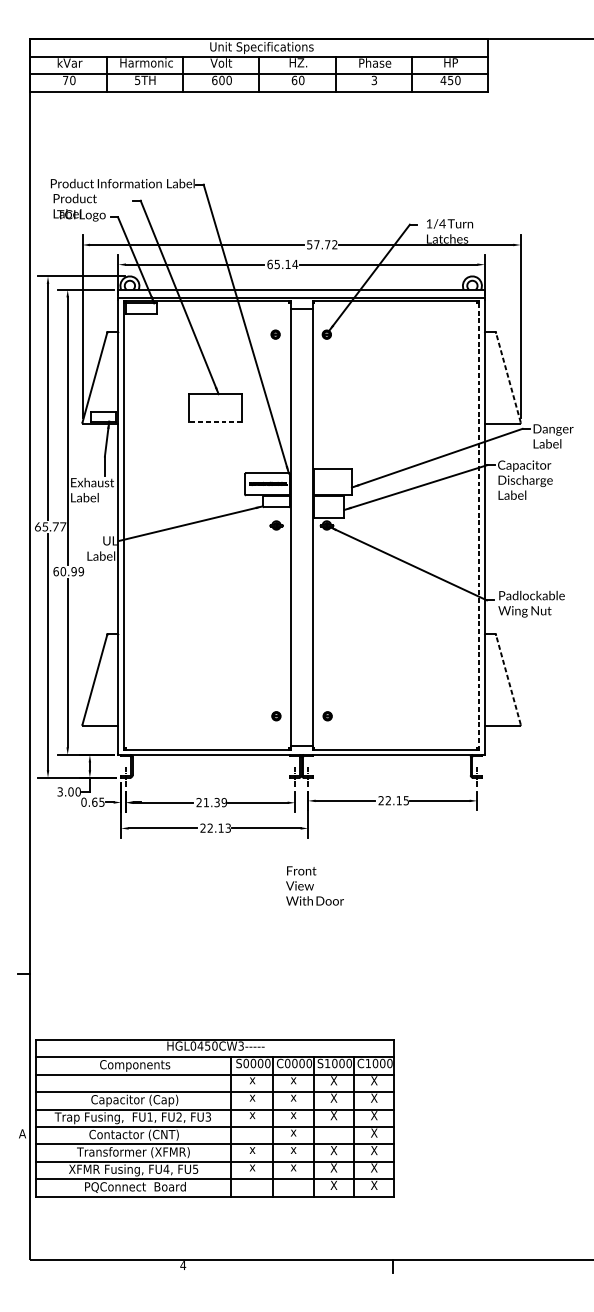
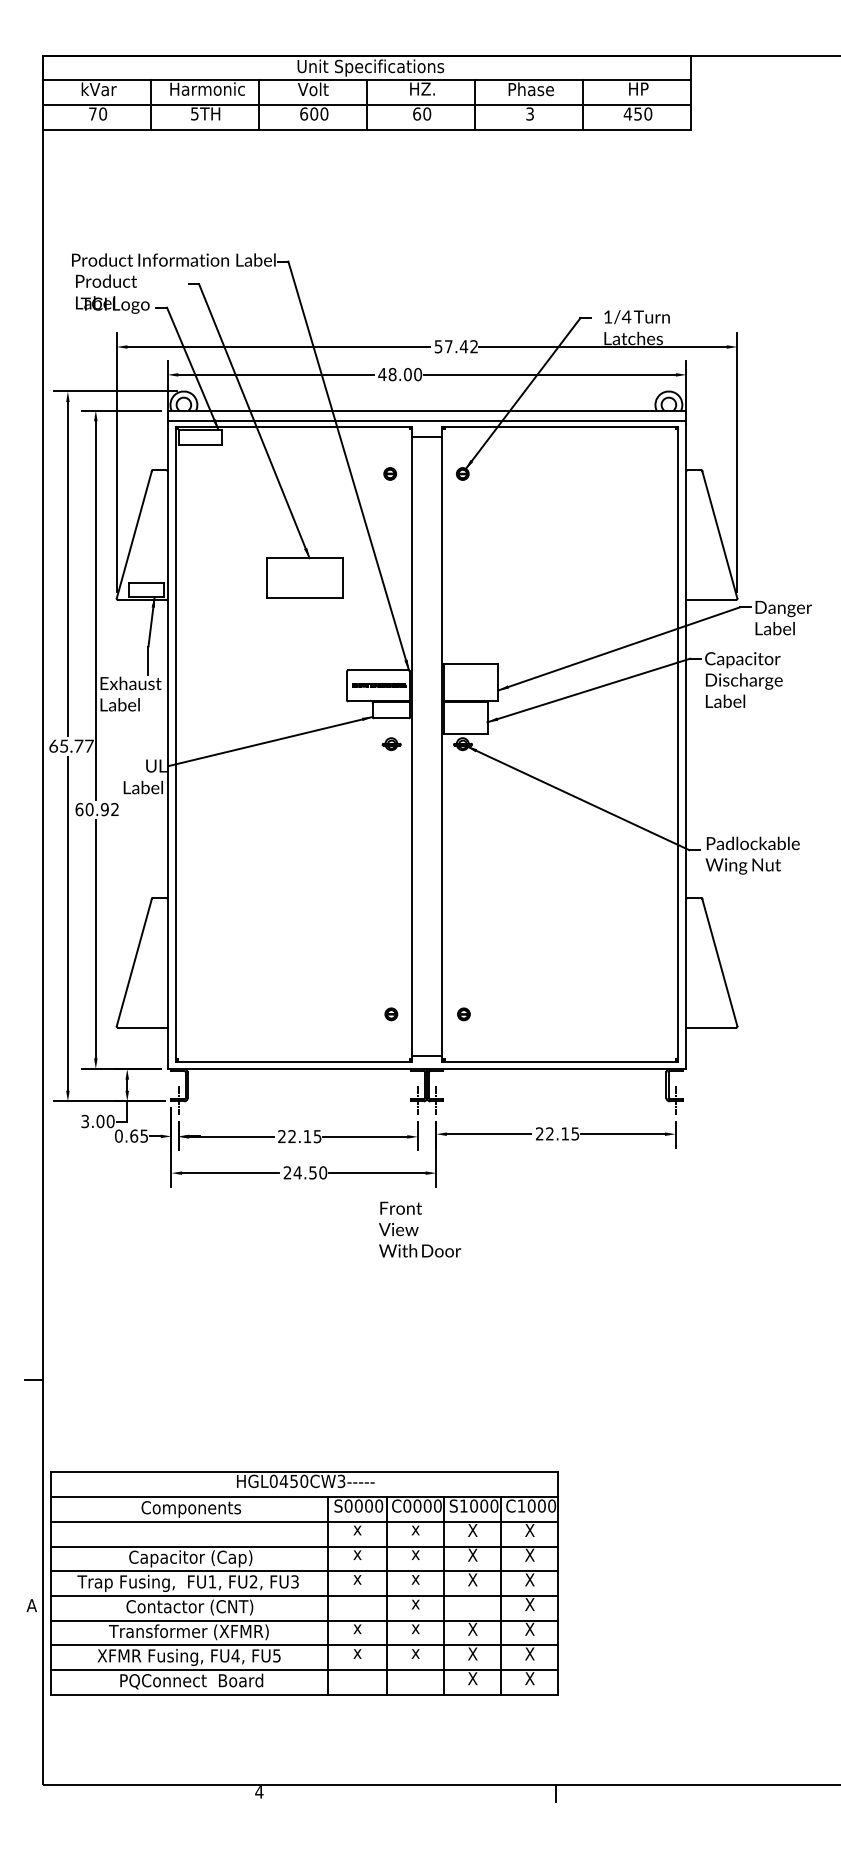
text: (327, 244) -> (463, 346), 57.72 -> 57.42
text: (282, 264) -> (400, 374), 65.14 -> 48.00
line: (508, 377) -> (719, 534), dashed -> solid
line: (215, 421) -> (304, 597), dashed -> solid
line: (478, 525) -> (677, 744), dashed -> solid
text: (80, 571) -> (114, 809), 60.99 -> 60.92
line: (508, 679) -> (719, 962), dashed -> solid
text: (215, 802) -> (304, 1136), 21.39 -> 22.15
text: (219, 827) -> (310, 1172), 22.13 -> 24.50
text: (315, 885) -> (420, 1229), moved

